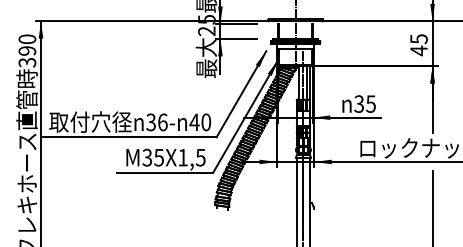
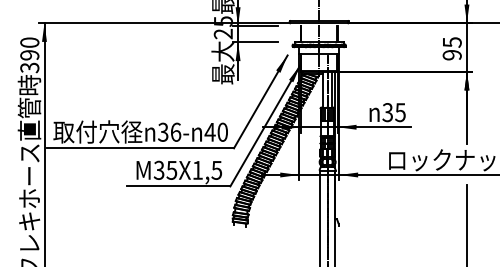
text: (418, 50) -> (451, 54), 45 -> 95

